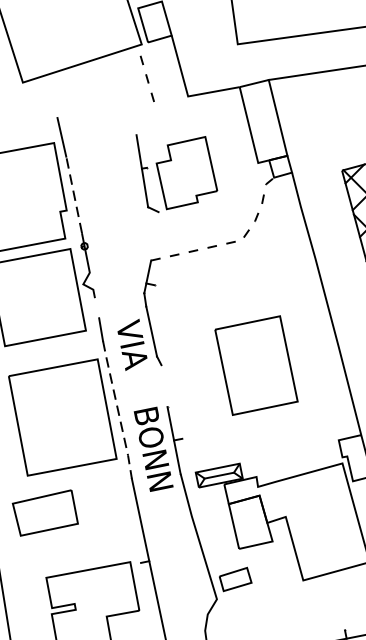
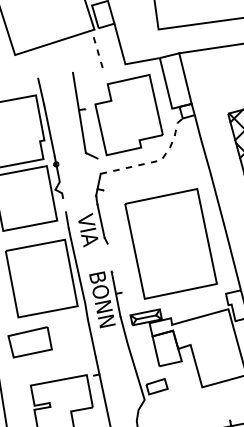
part: (176, 173) -> (117, 115), size x1.67
line: (74, 194) -> (49, 129), dashed -> solid
part: (255, 364) -> (170, 243), size x1.67
line: (117, 409) -> (78, 273), dashed -> solid

